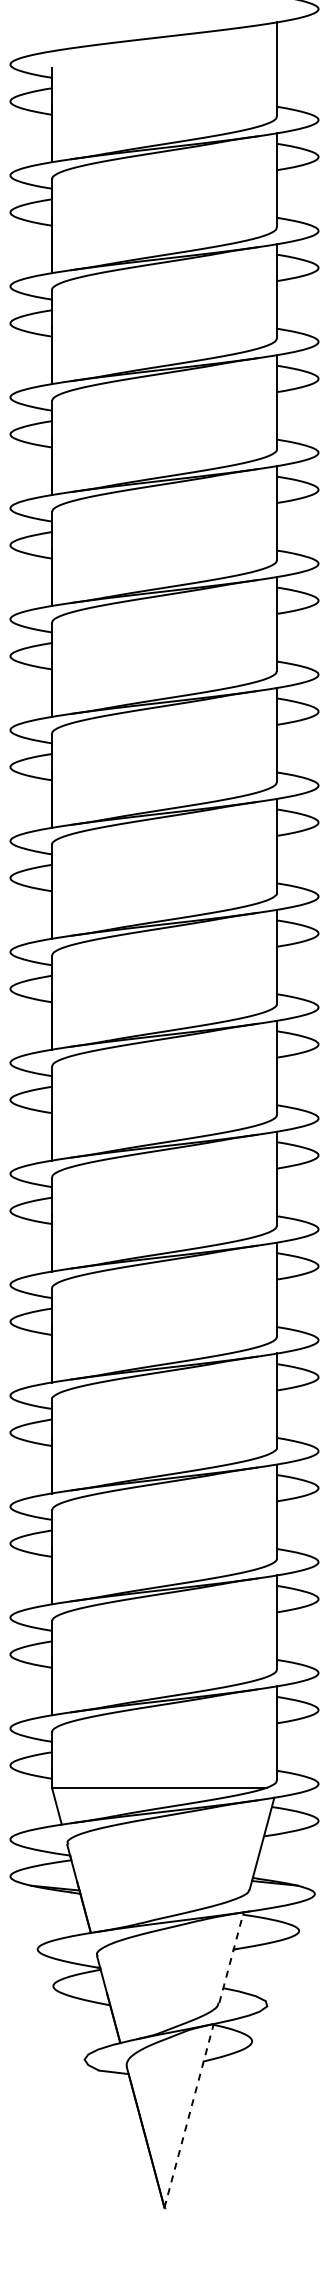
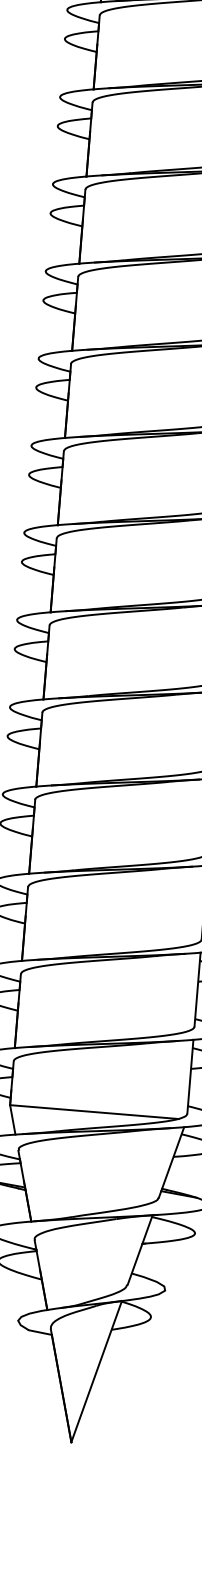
line: (231, 1957) -> (140, 1249), dashed -> solid
line: (189, 2115) -> (96, 1371), dashed -> solid

